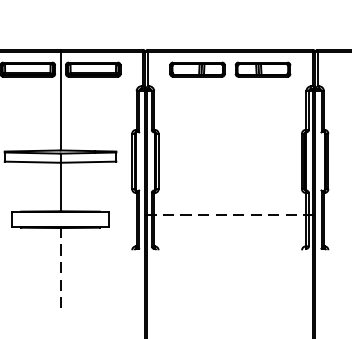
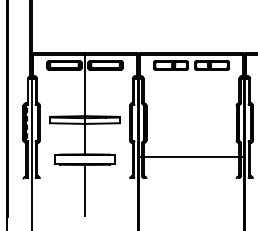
line: (231, 214) -> (192, 156), dashed -> solid
line: (59, 268) -> (84, 190), dashed -> solid

